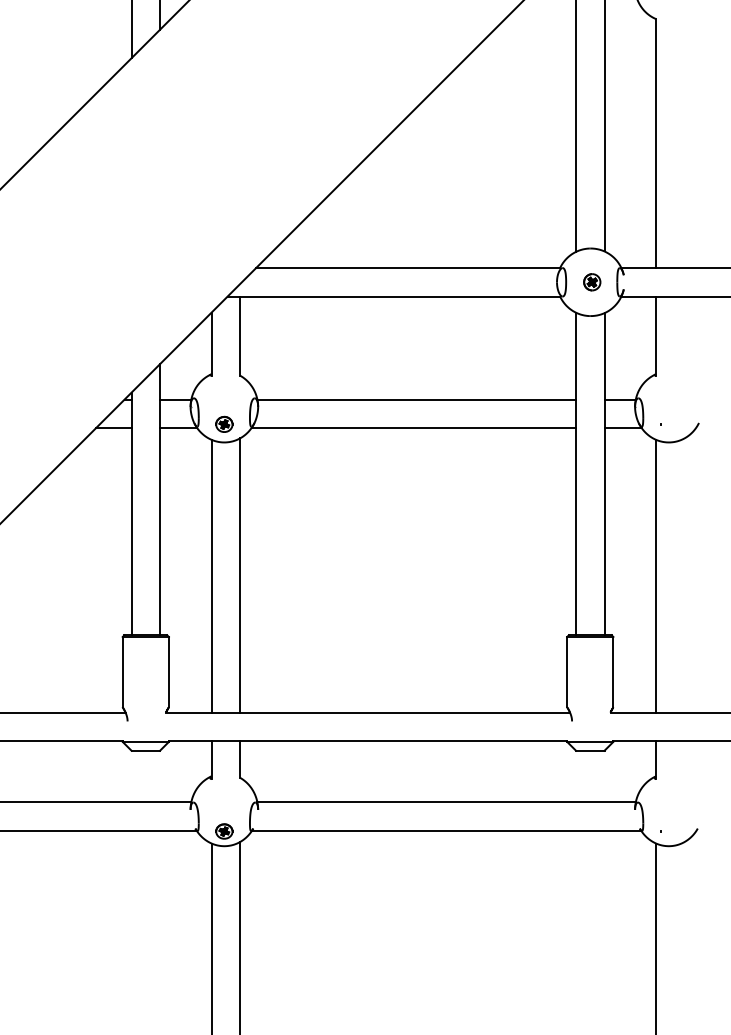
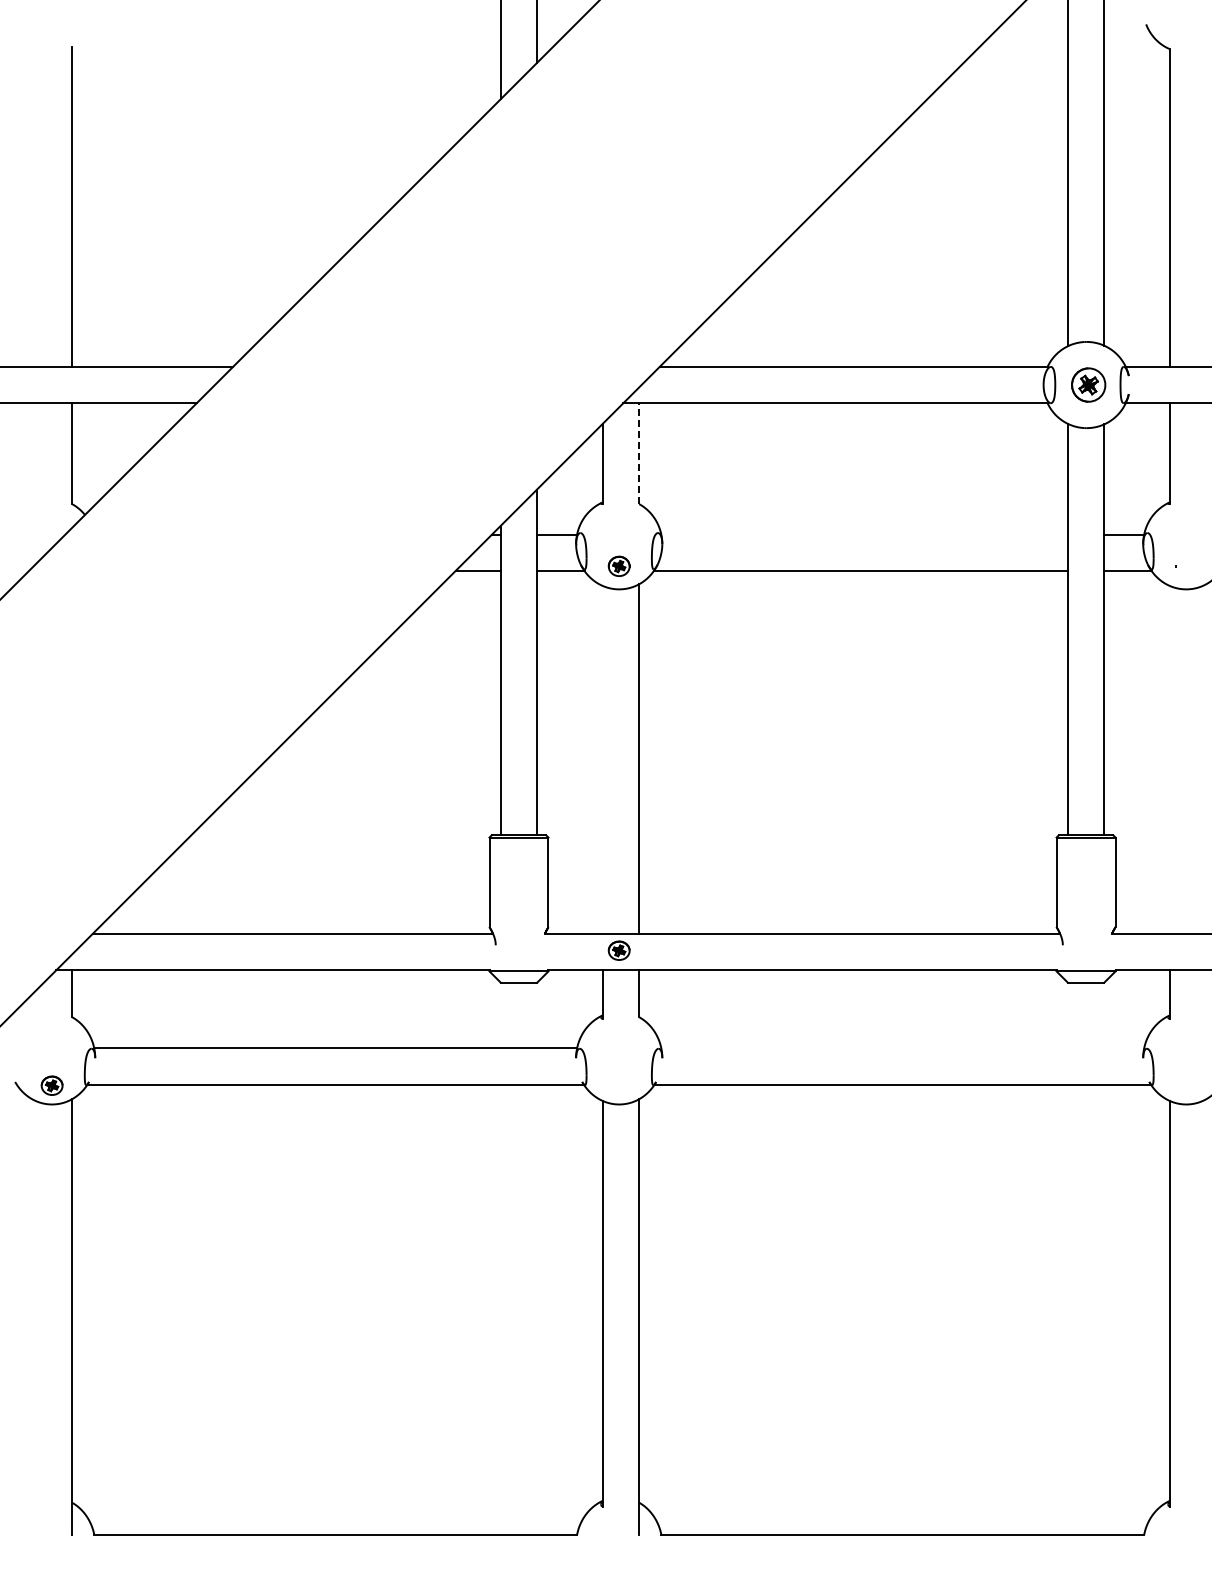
part: (592, 281) -> (1088, 384), size x1.6
line: (240, 335) -> (639, 453), solid -> dashed
line: (416, 399) -> (864, 534), removed
line: (211, 575) -> (602, 759), removed
line: (656, 575) -> (1170, 759), removed
line: (446, 802) -> (902, 1048), removed
part: (223, 831) -> (618, 950), moved

